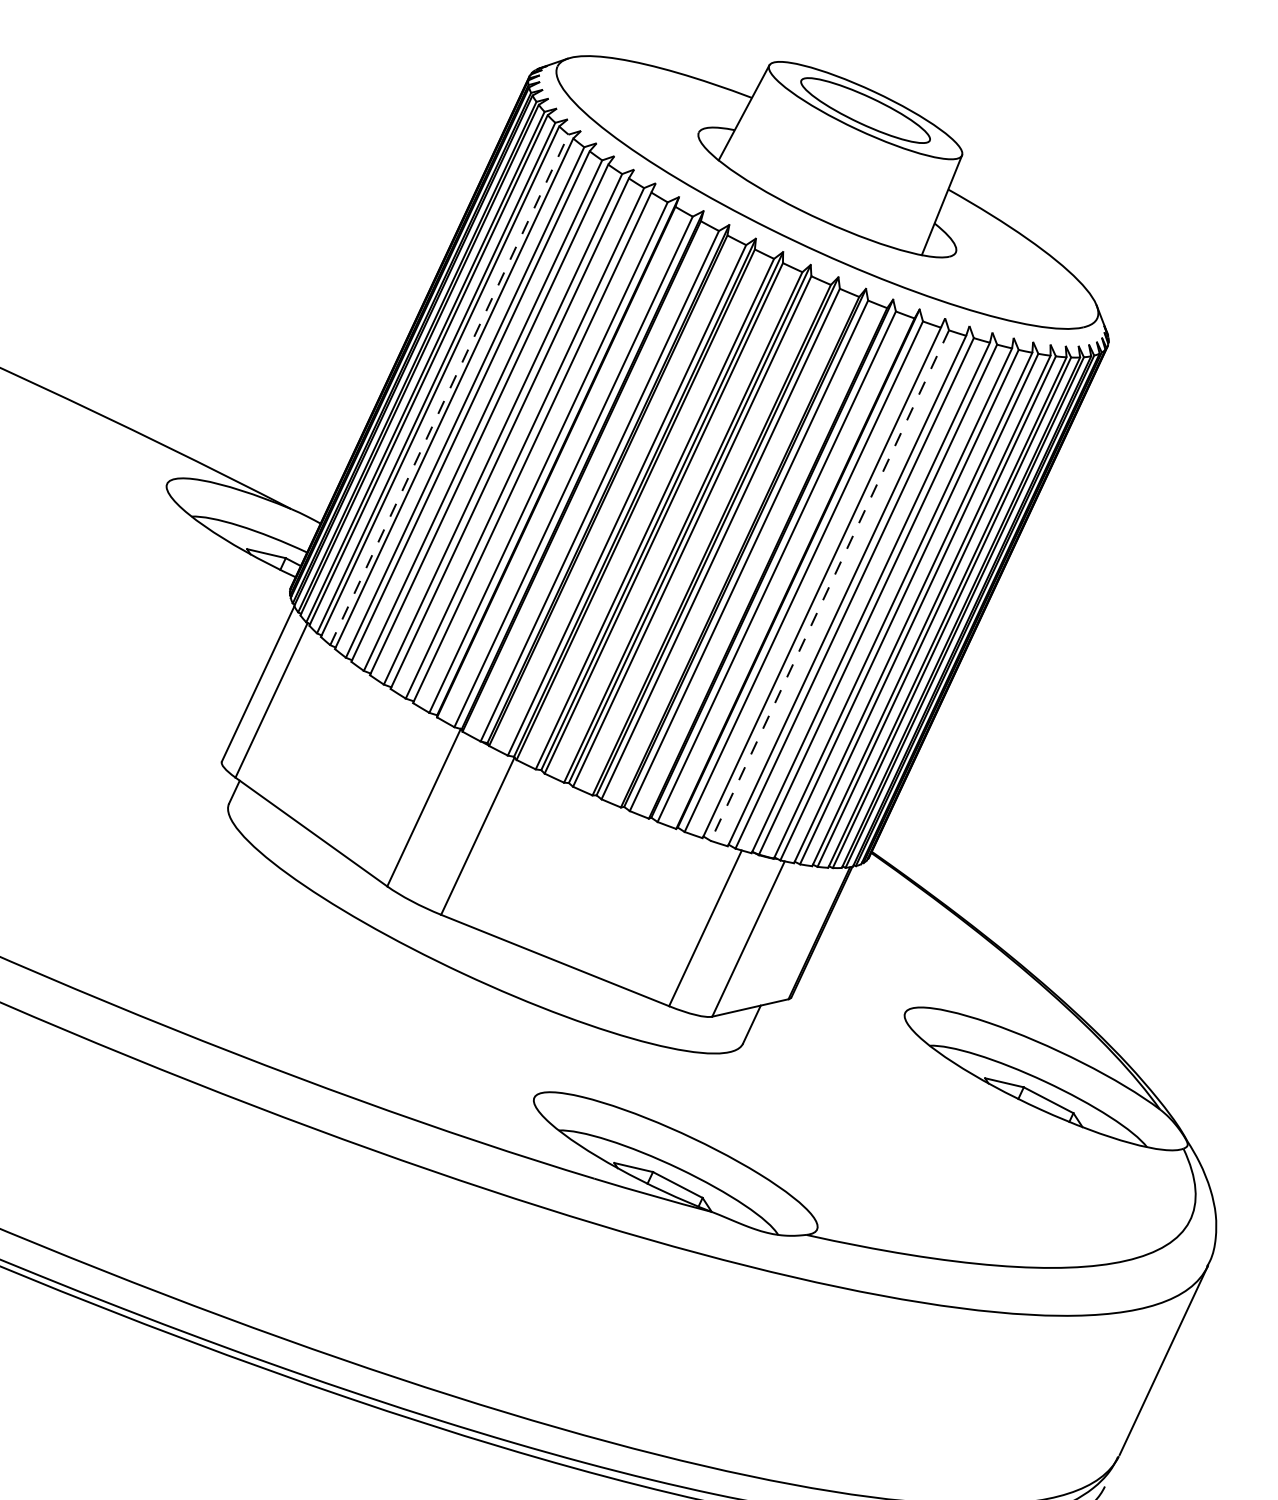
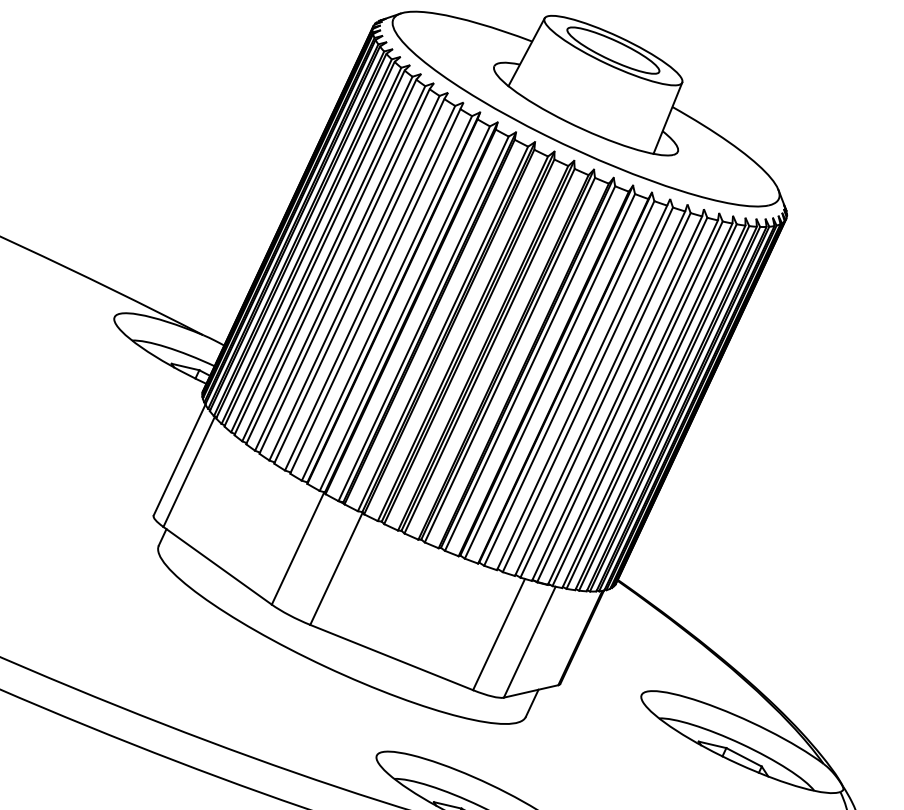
line: (449, 389) -> (316, 249), dashed -> solid
line: (829, 585) -> (587, 389), dashed -> solid

